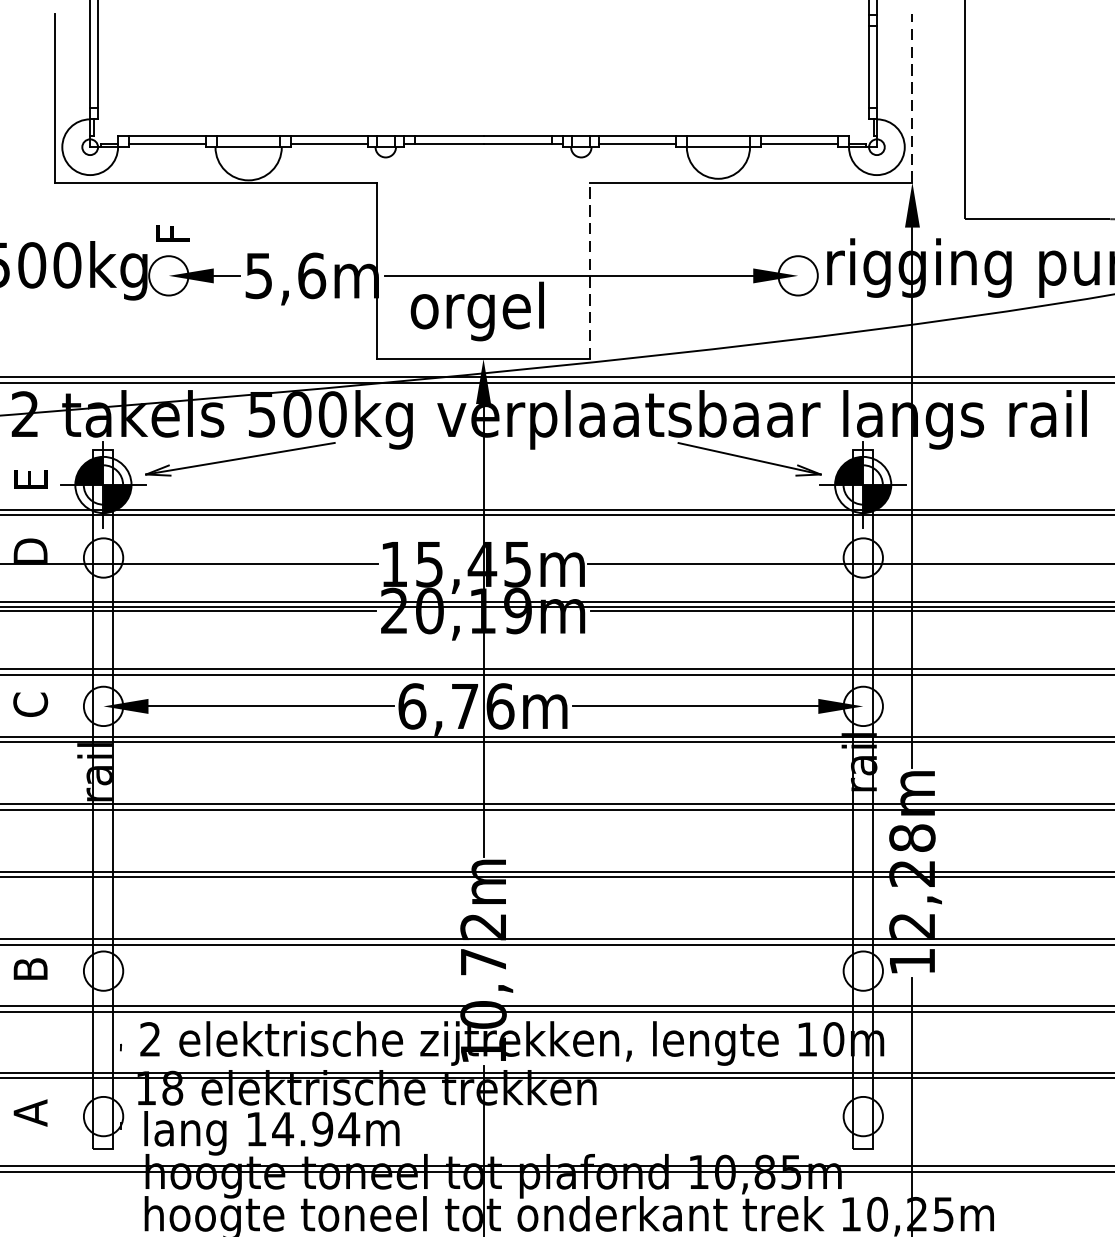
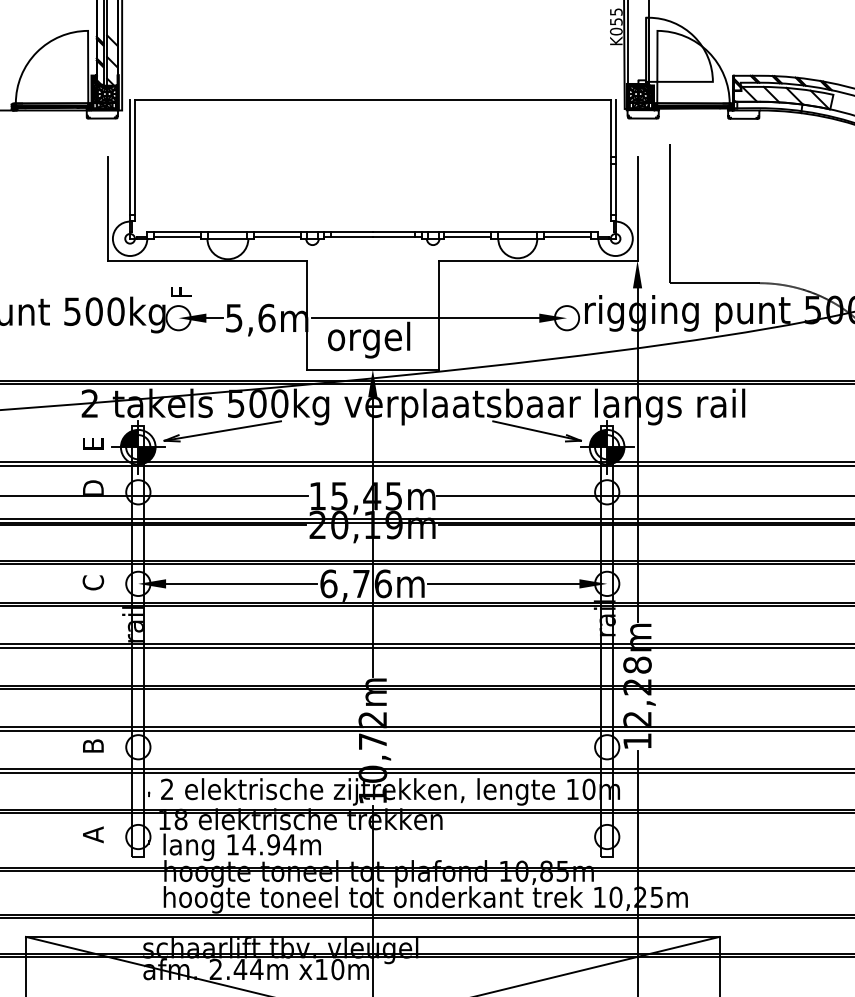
line: (912, 98) -> (637, 208), dashed -> solid
line: (589, 269) -> (438, 314), dashed -> solid

